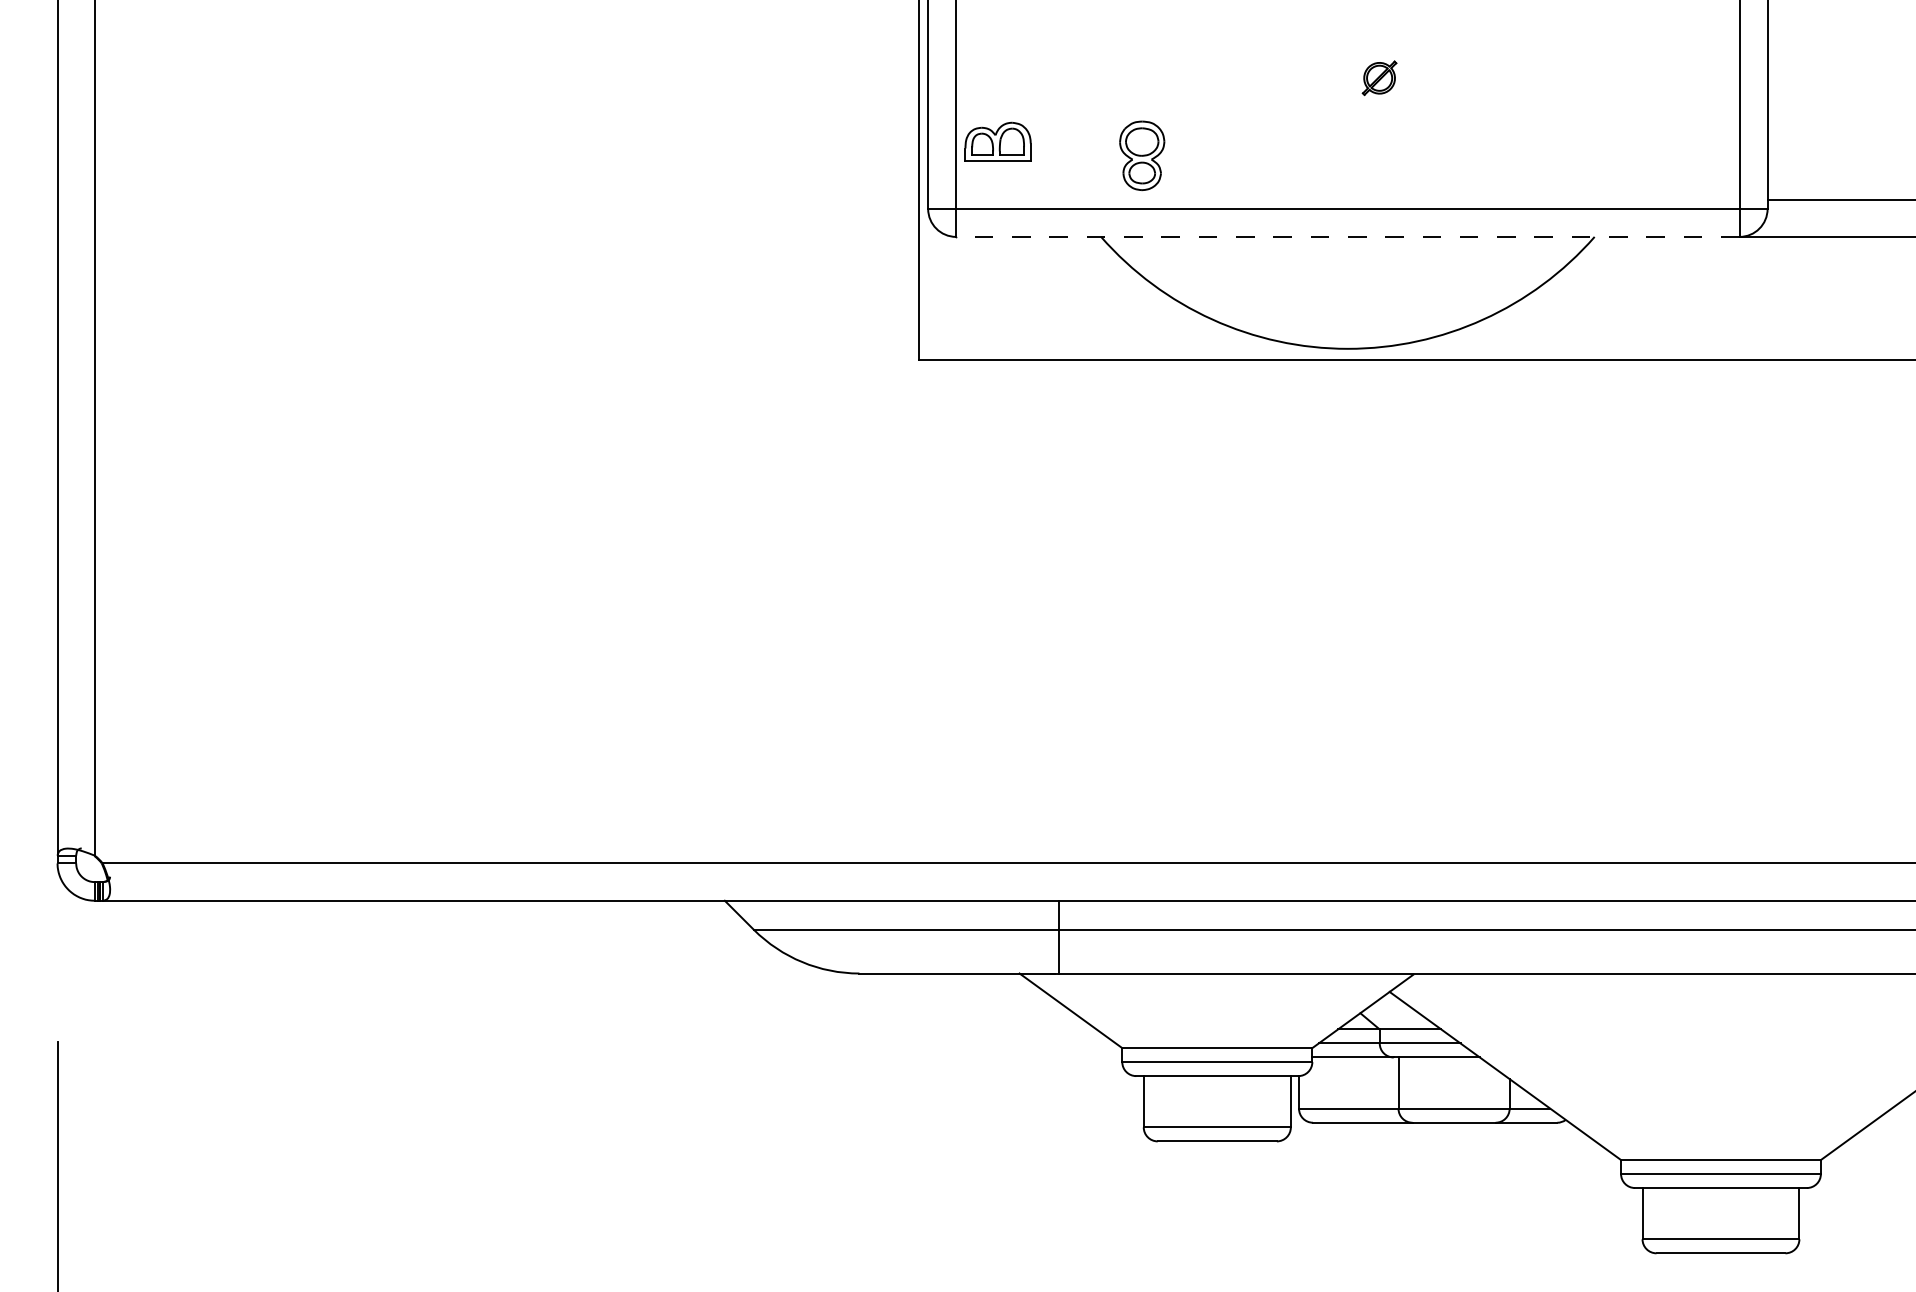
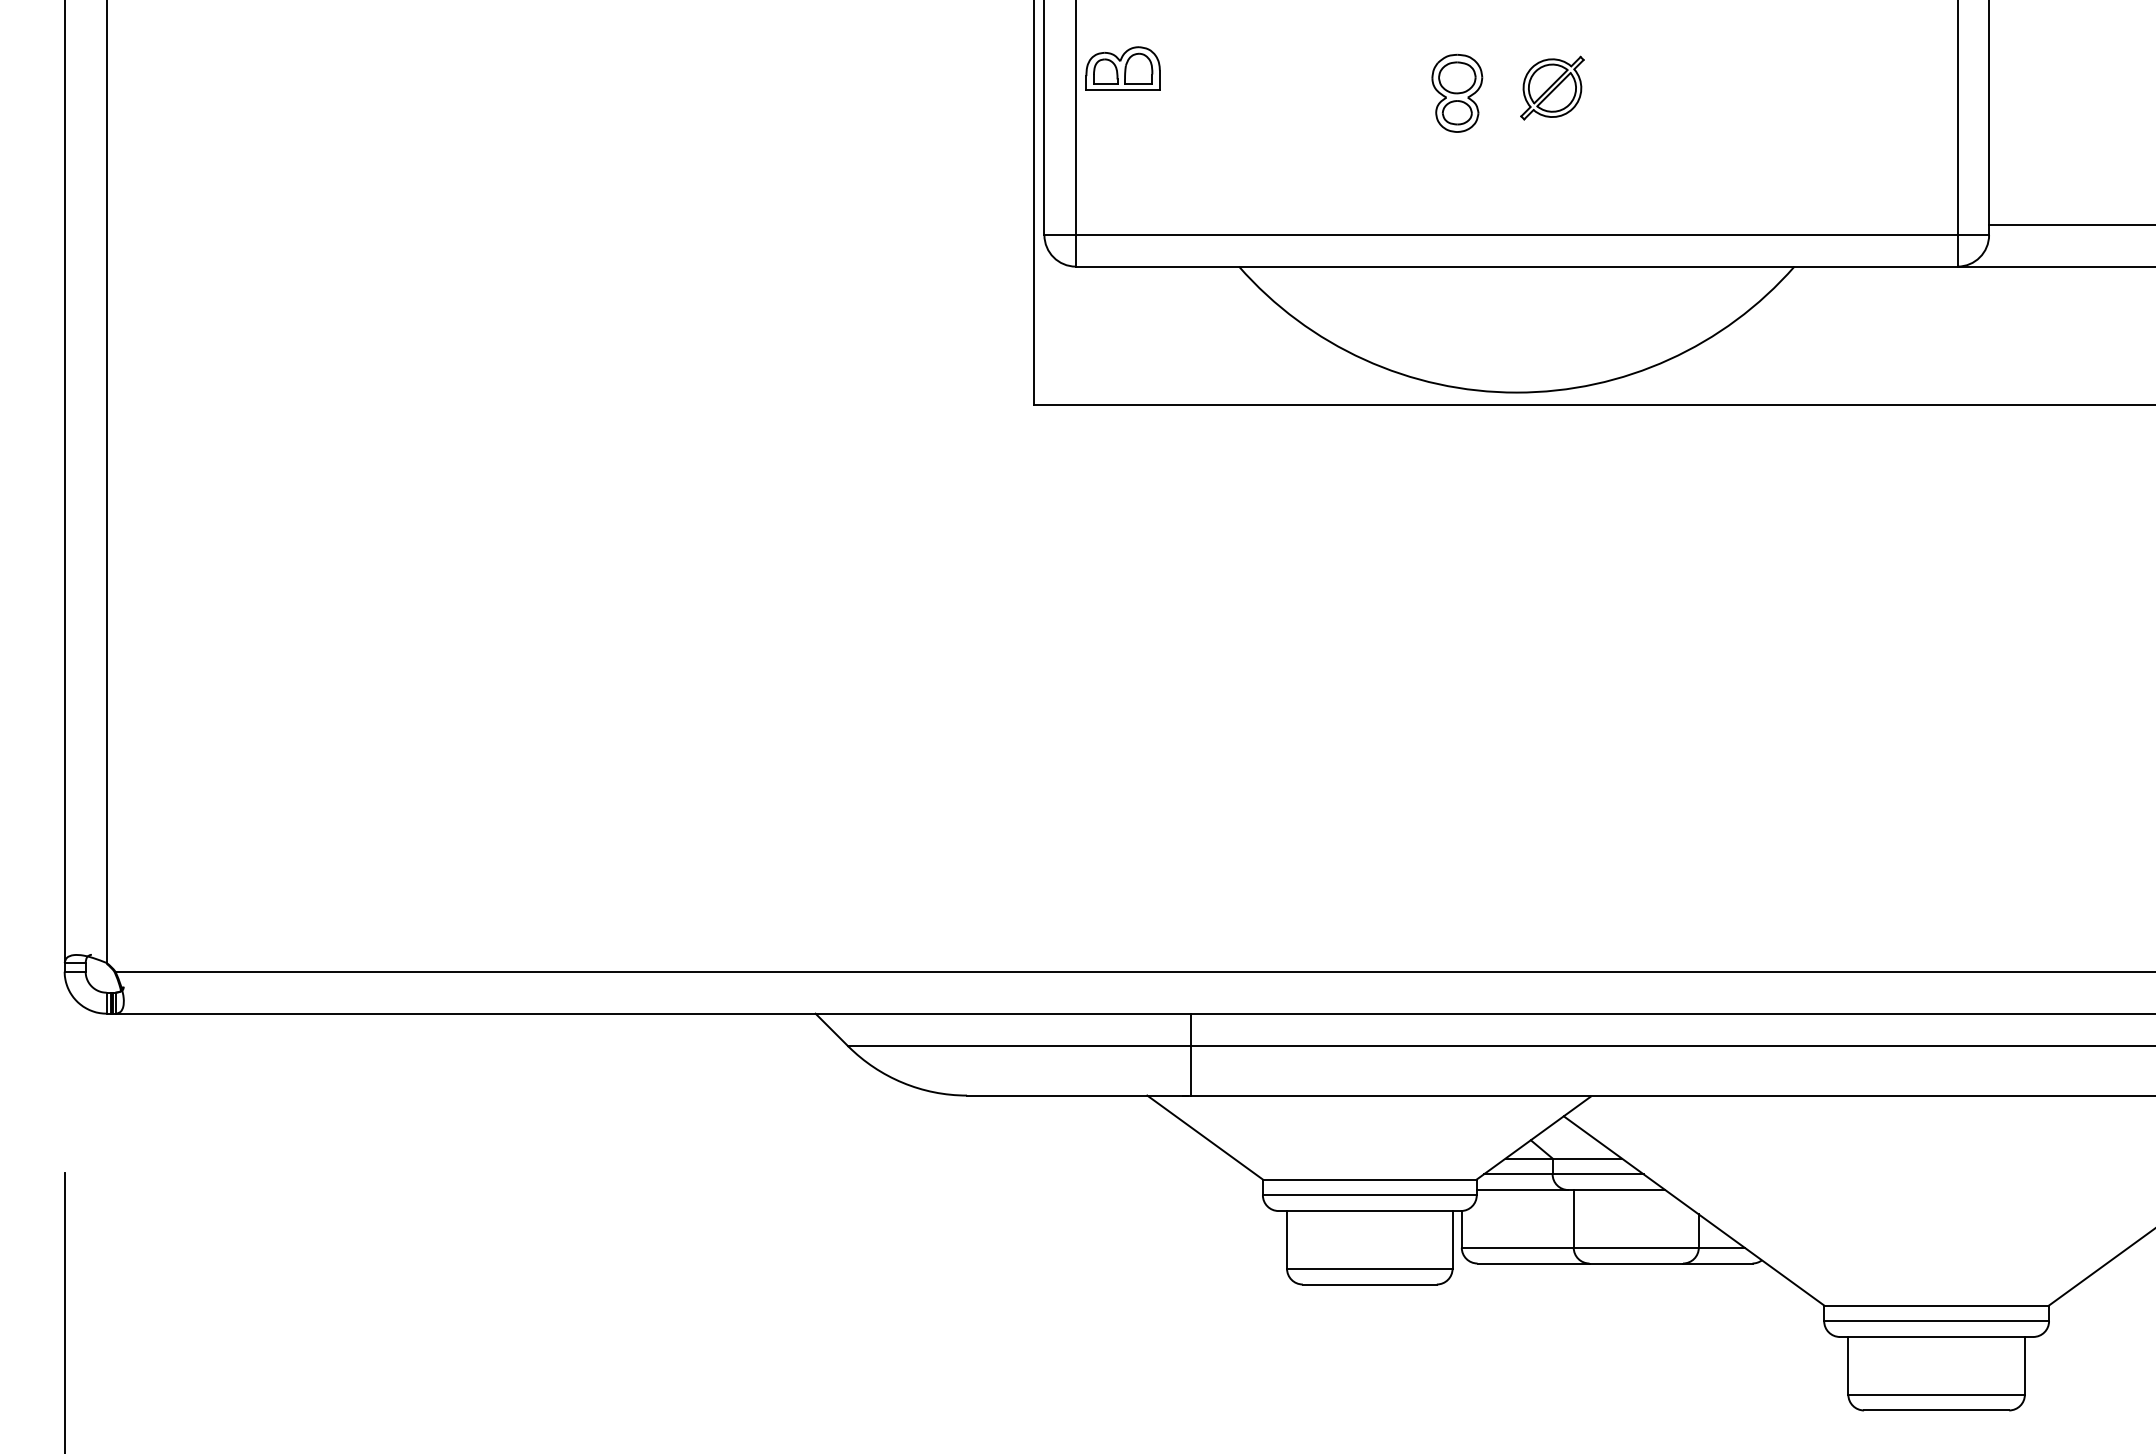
part: (1379, 77) -> (1552, 87), size x1.67
part: (997, 141) -> (1122, 68), moved
part: (1142, 155) -> (1457, 92), moved
line: (1347, 236) -> (1516, 266), dashed -> solid

